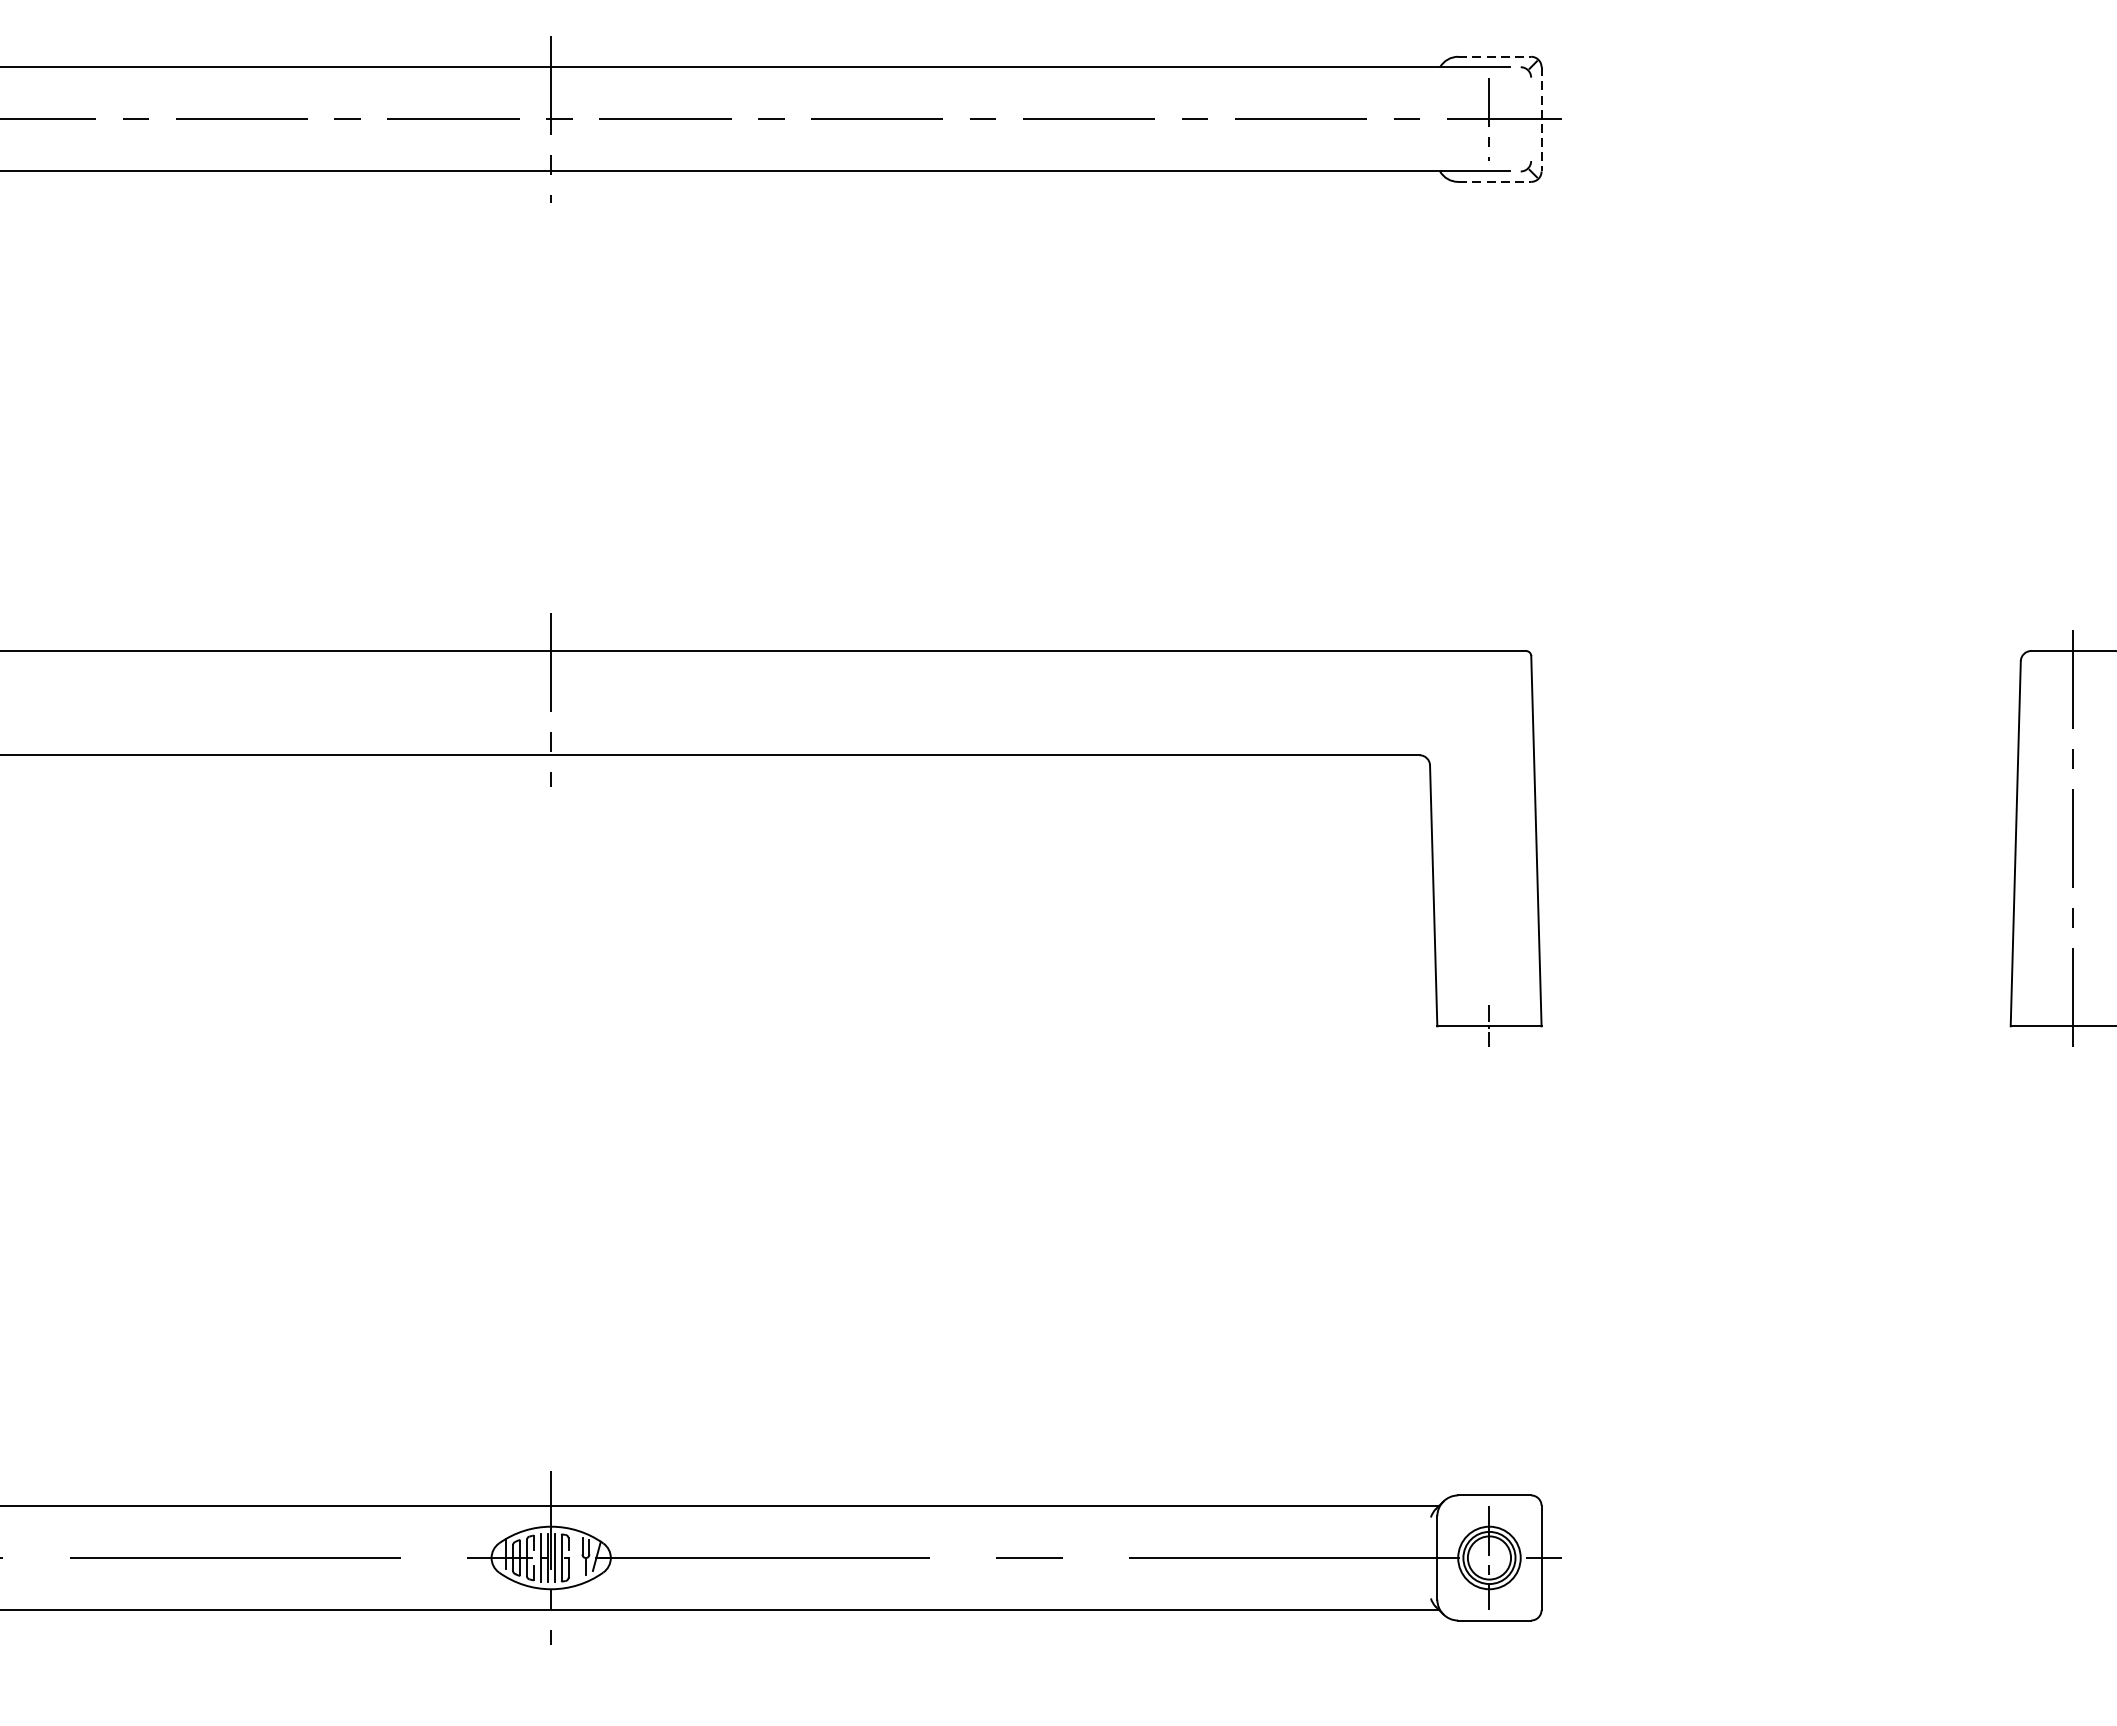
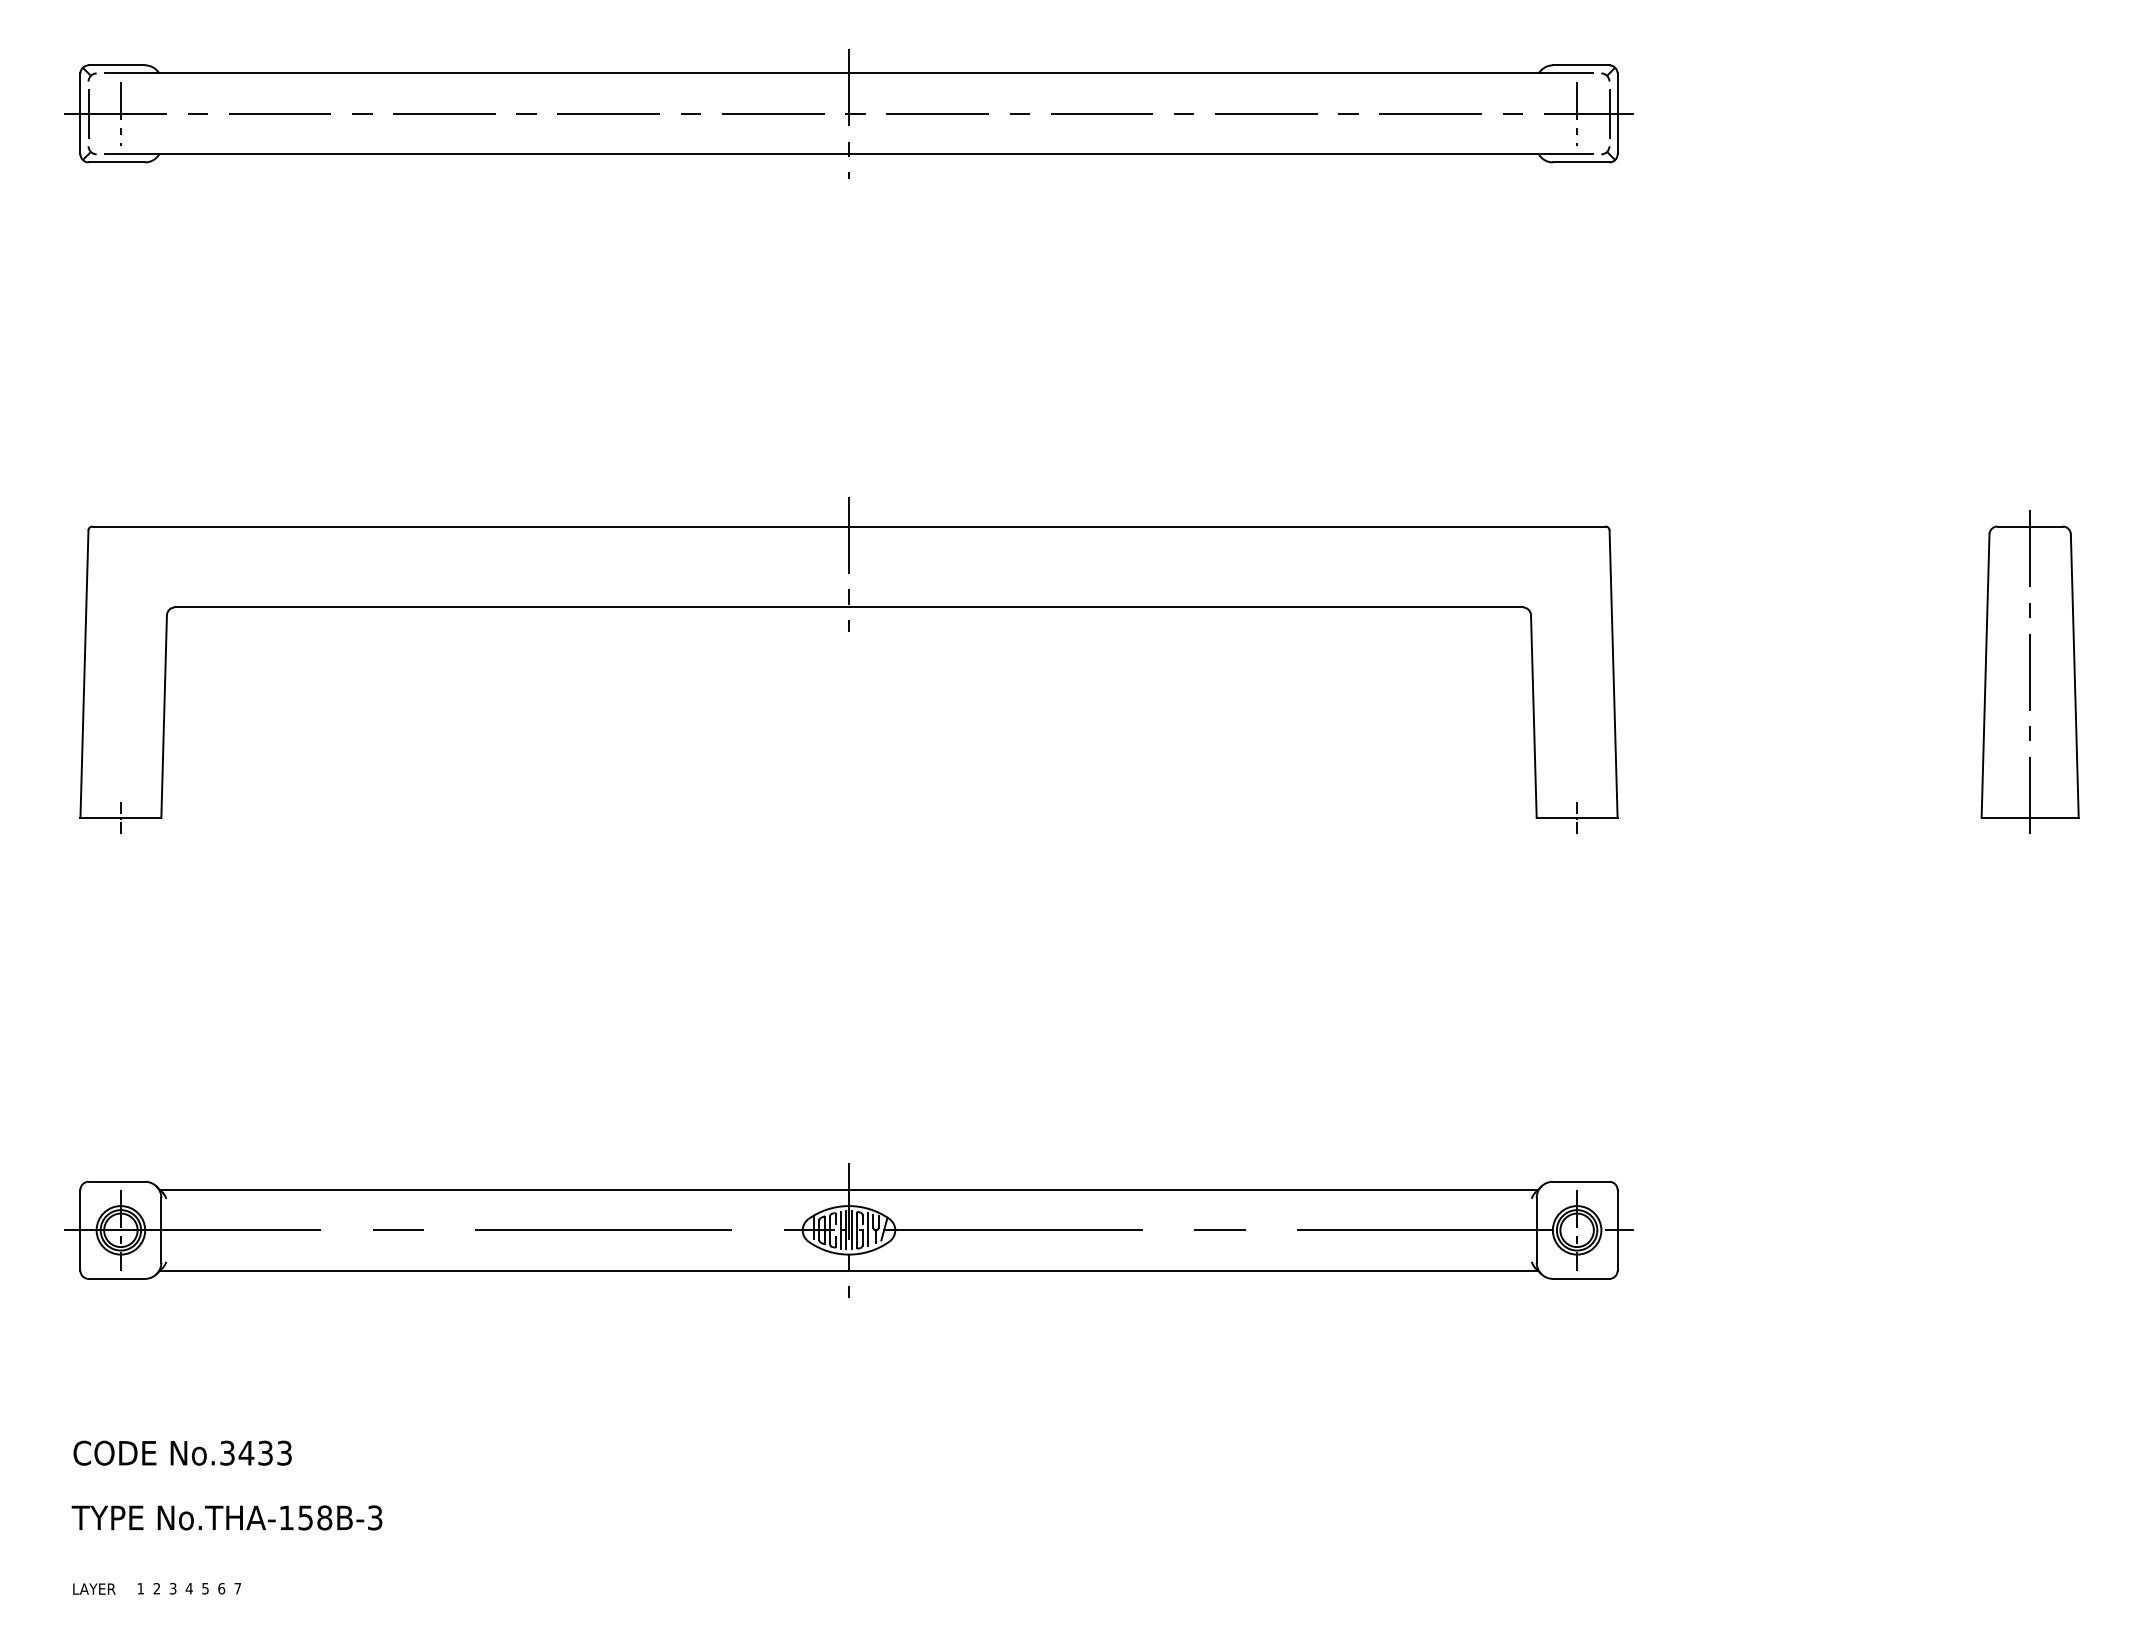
line: (1495, 56) -> (1581, 65), dashed -> solid
line: (1531, 118) -> (1609, 113), added
line: (1541, 120) -> (1617, 114), dashed -> solid
line: (1495, 181) -> (1581, 162), dashed -> solid
line: (575, 1556) -> (867, 1229), added

